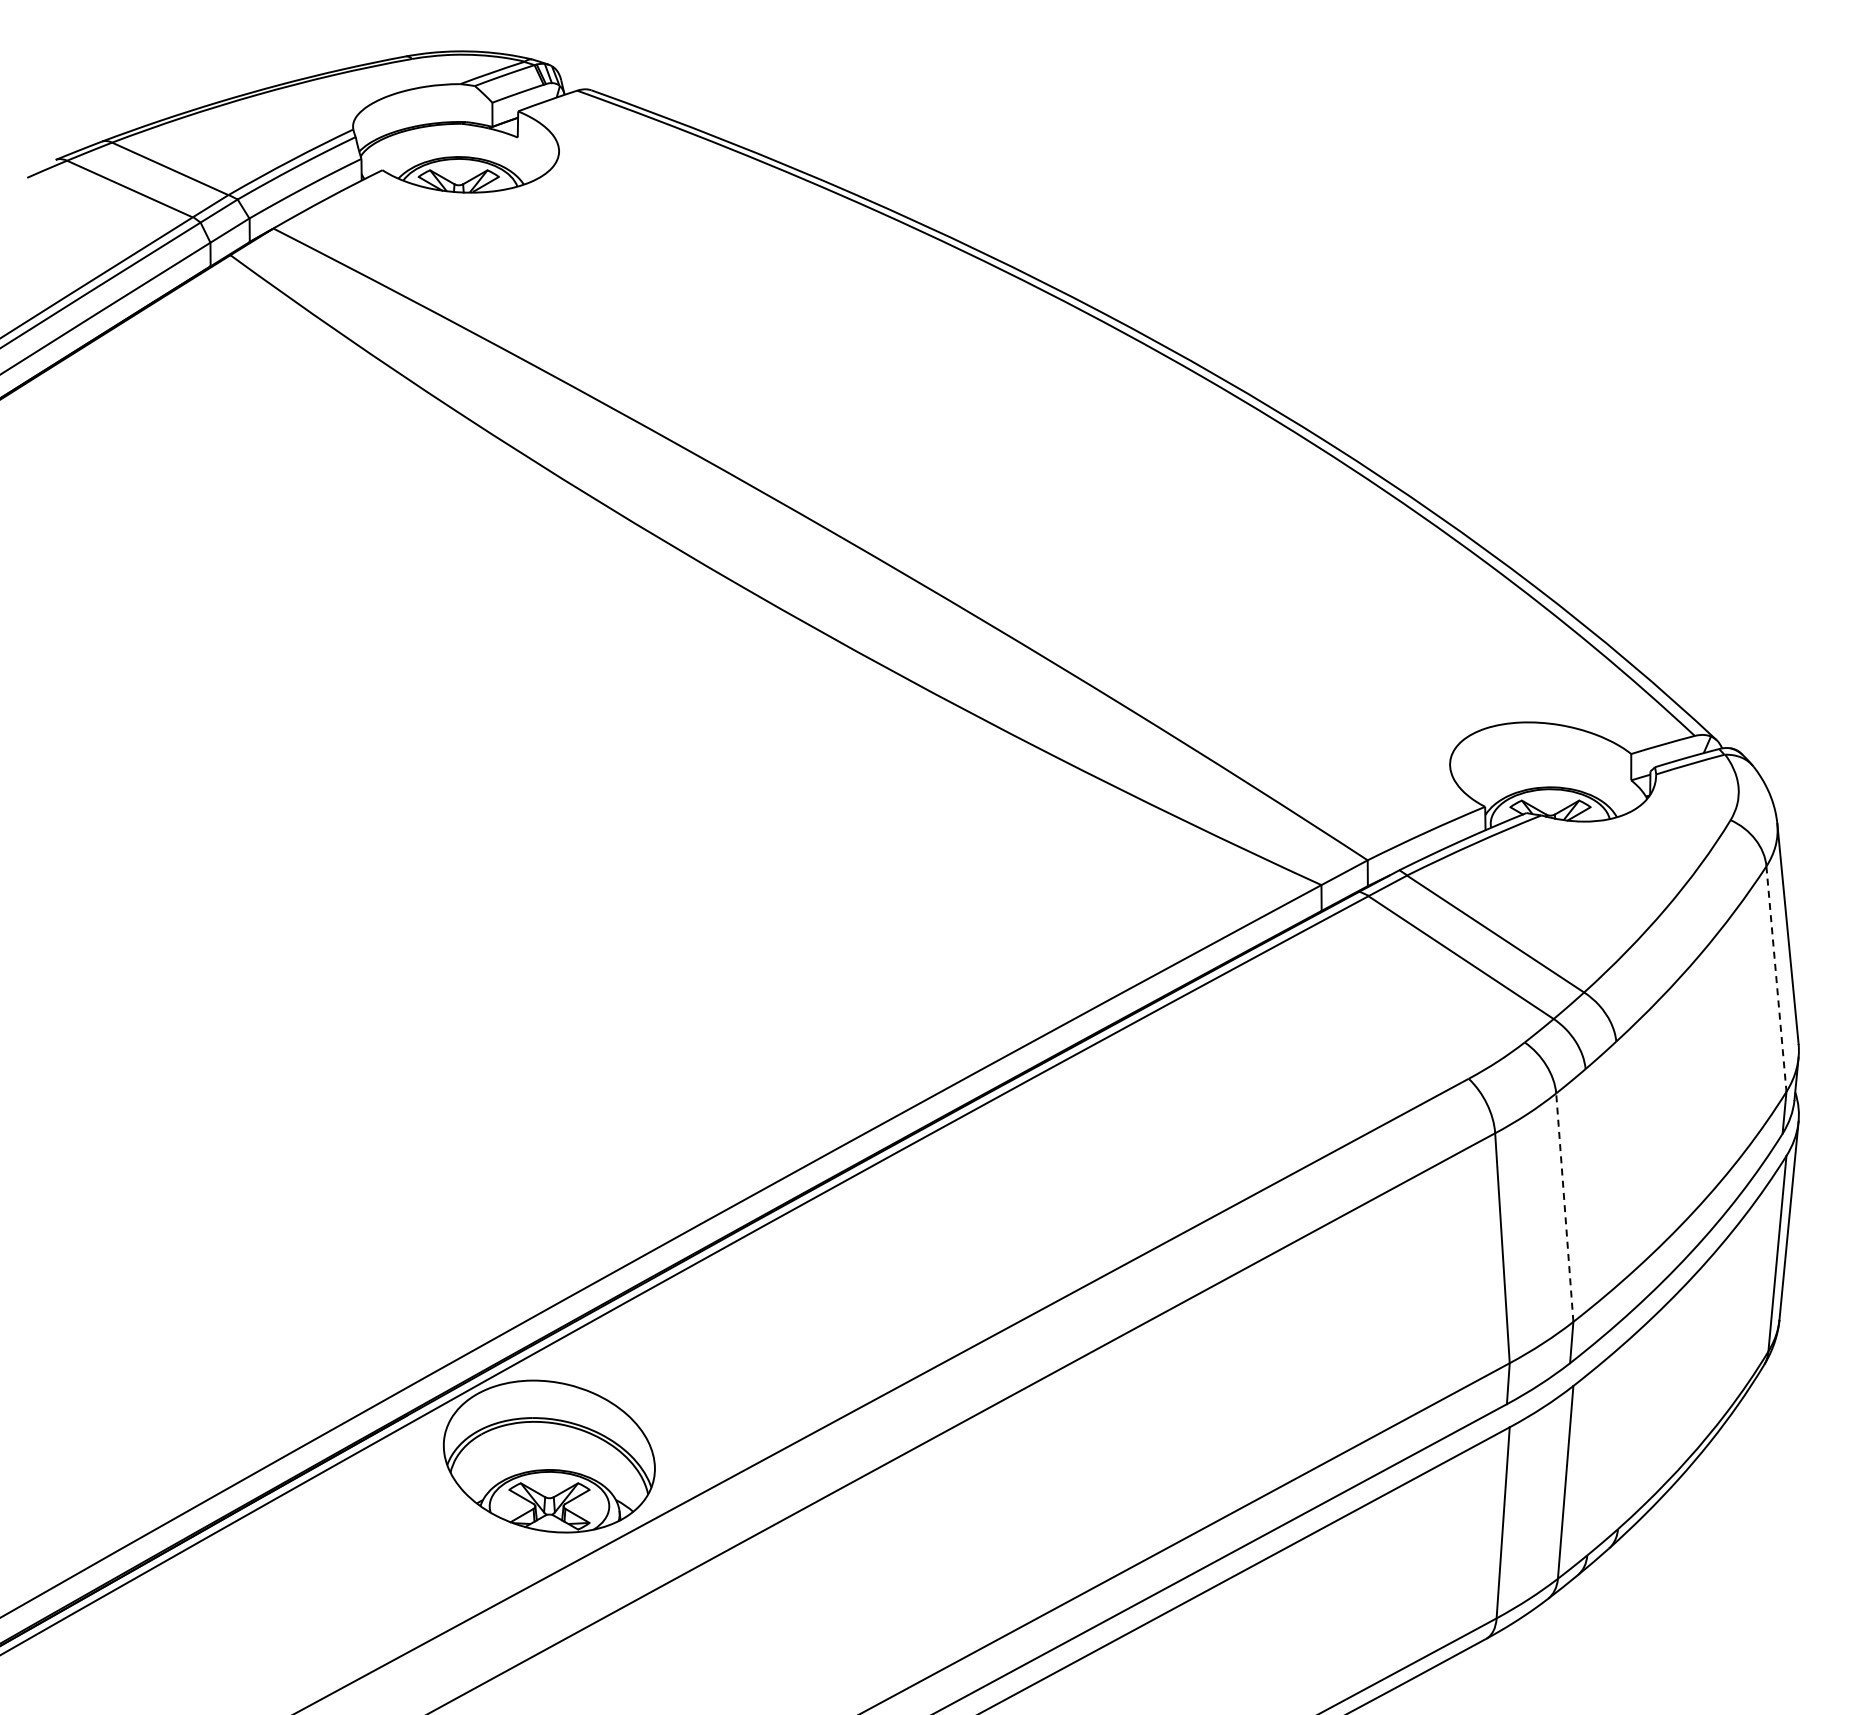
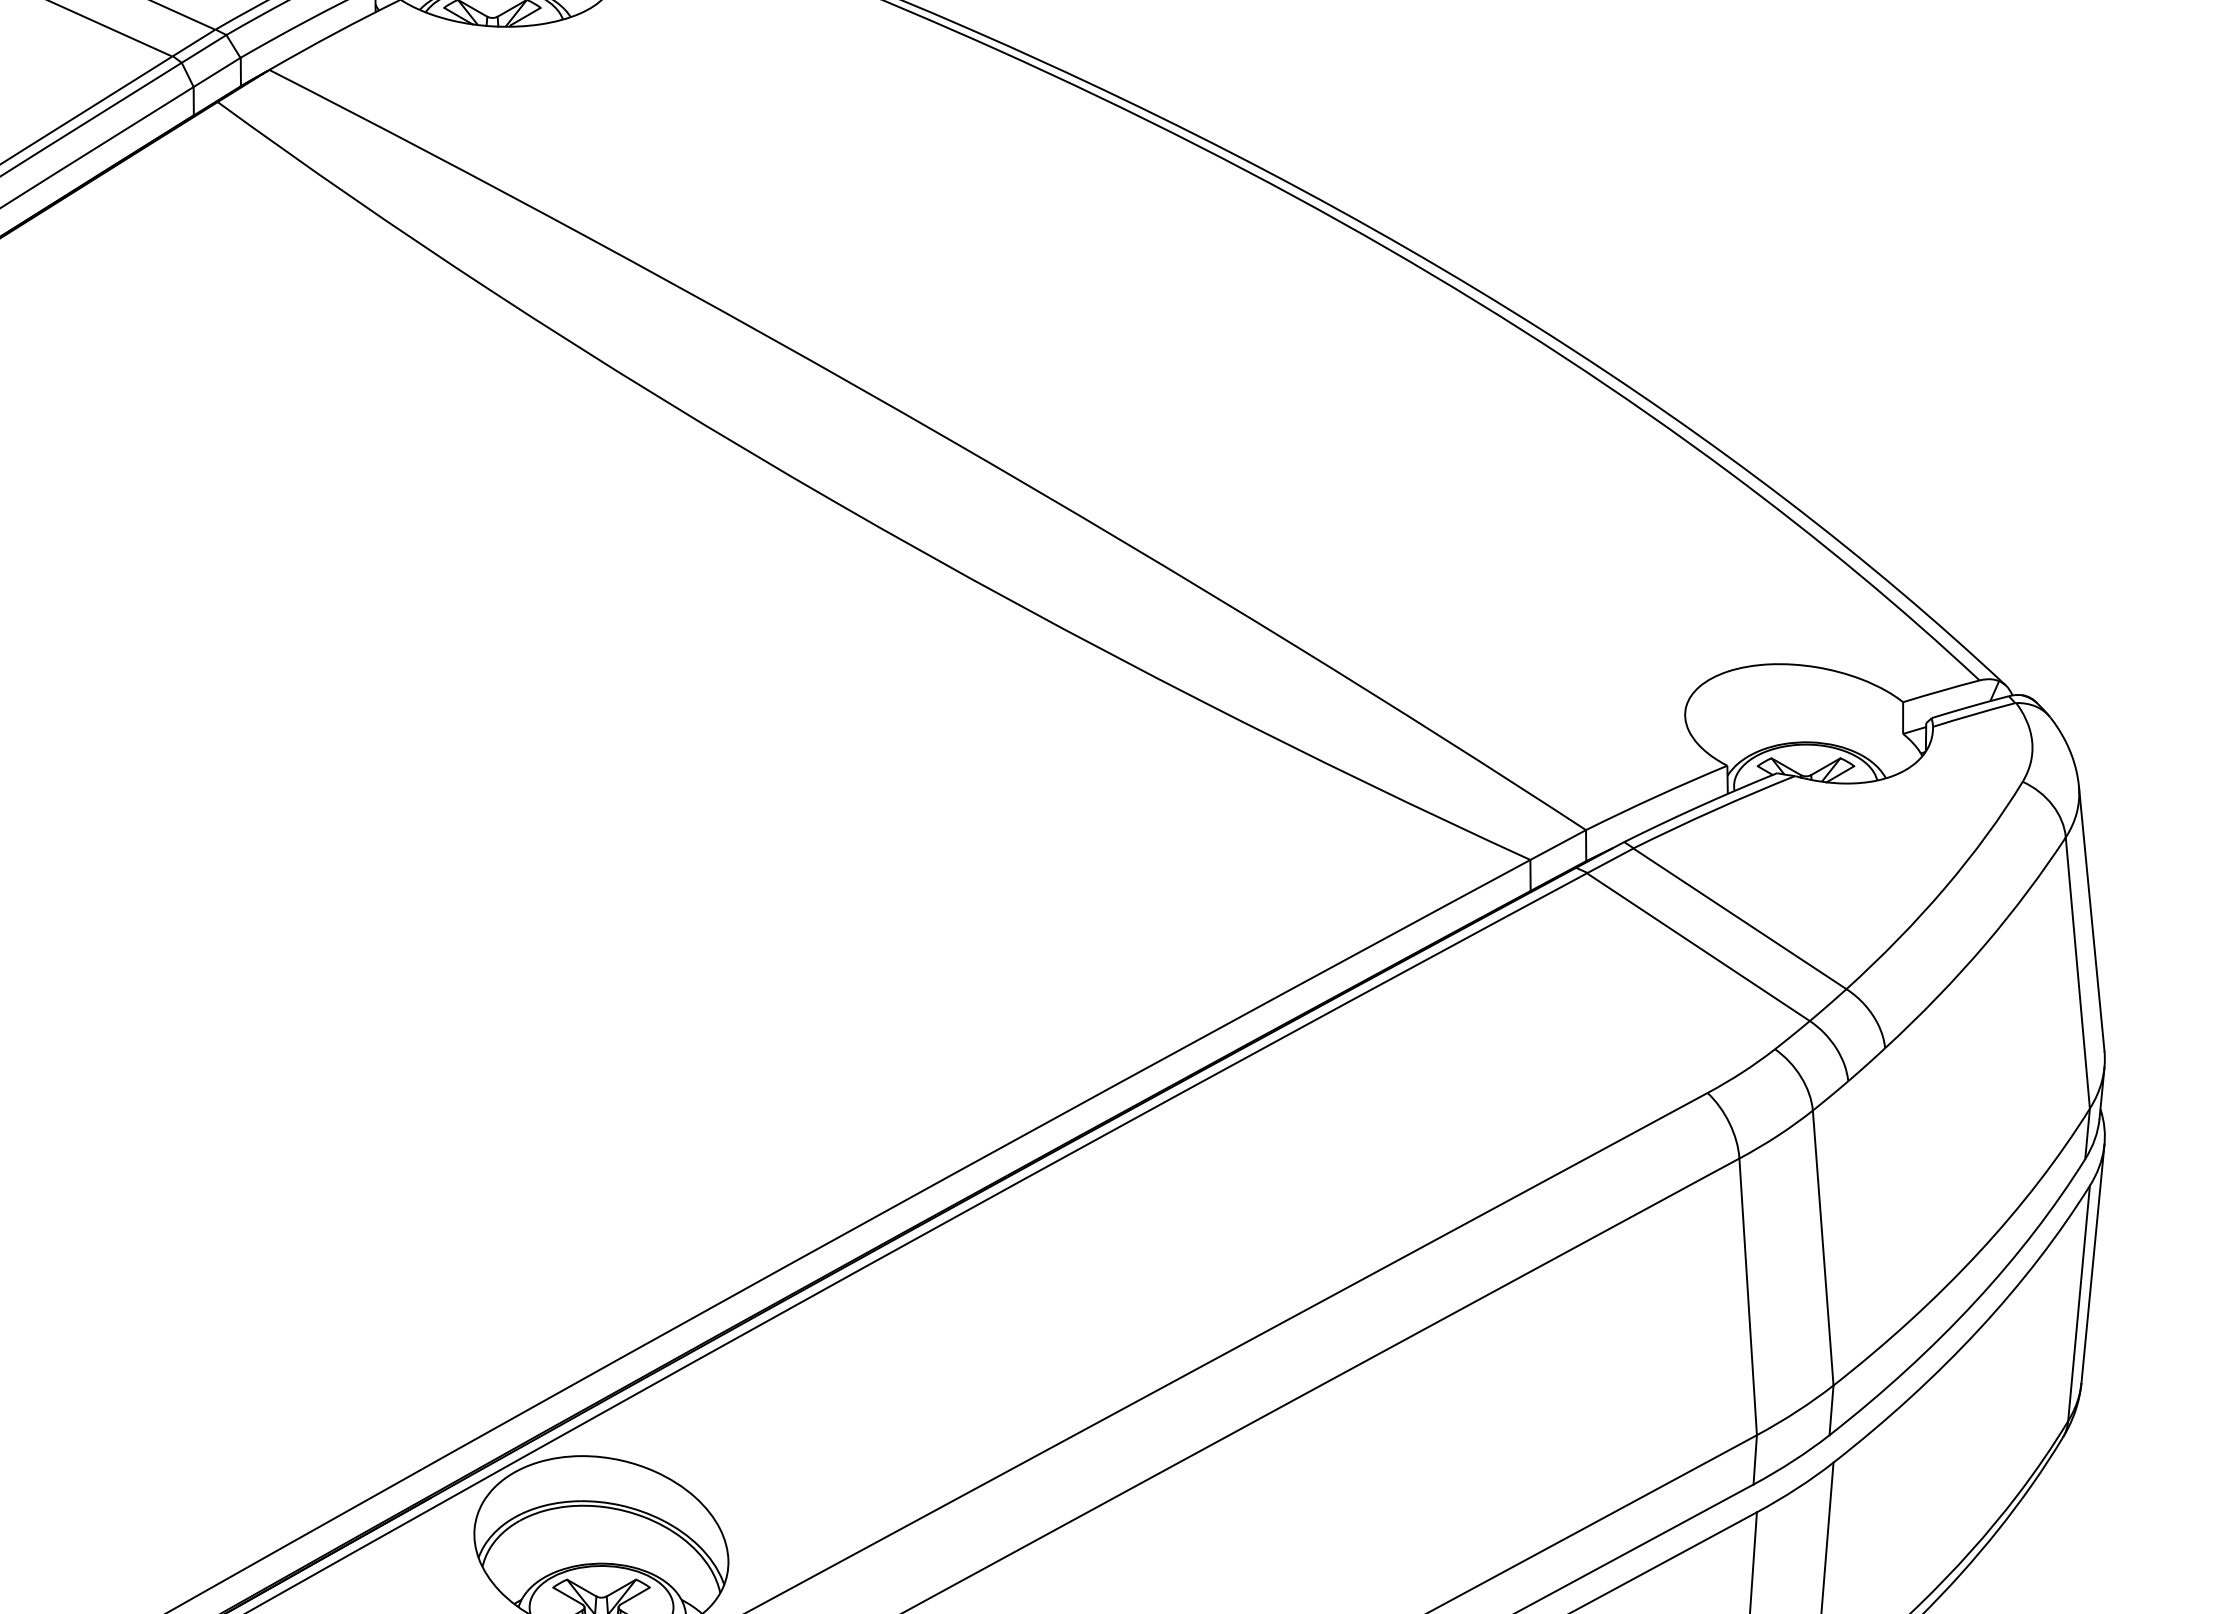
line: (1776, 979) -> (2077, 973), dashed -> solid
line: (1564, 1207) -> (1822, 1247), dashed -> solid

